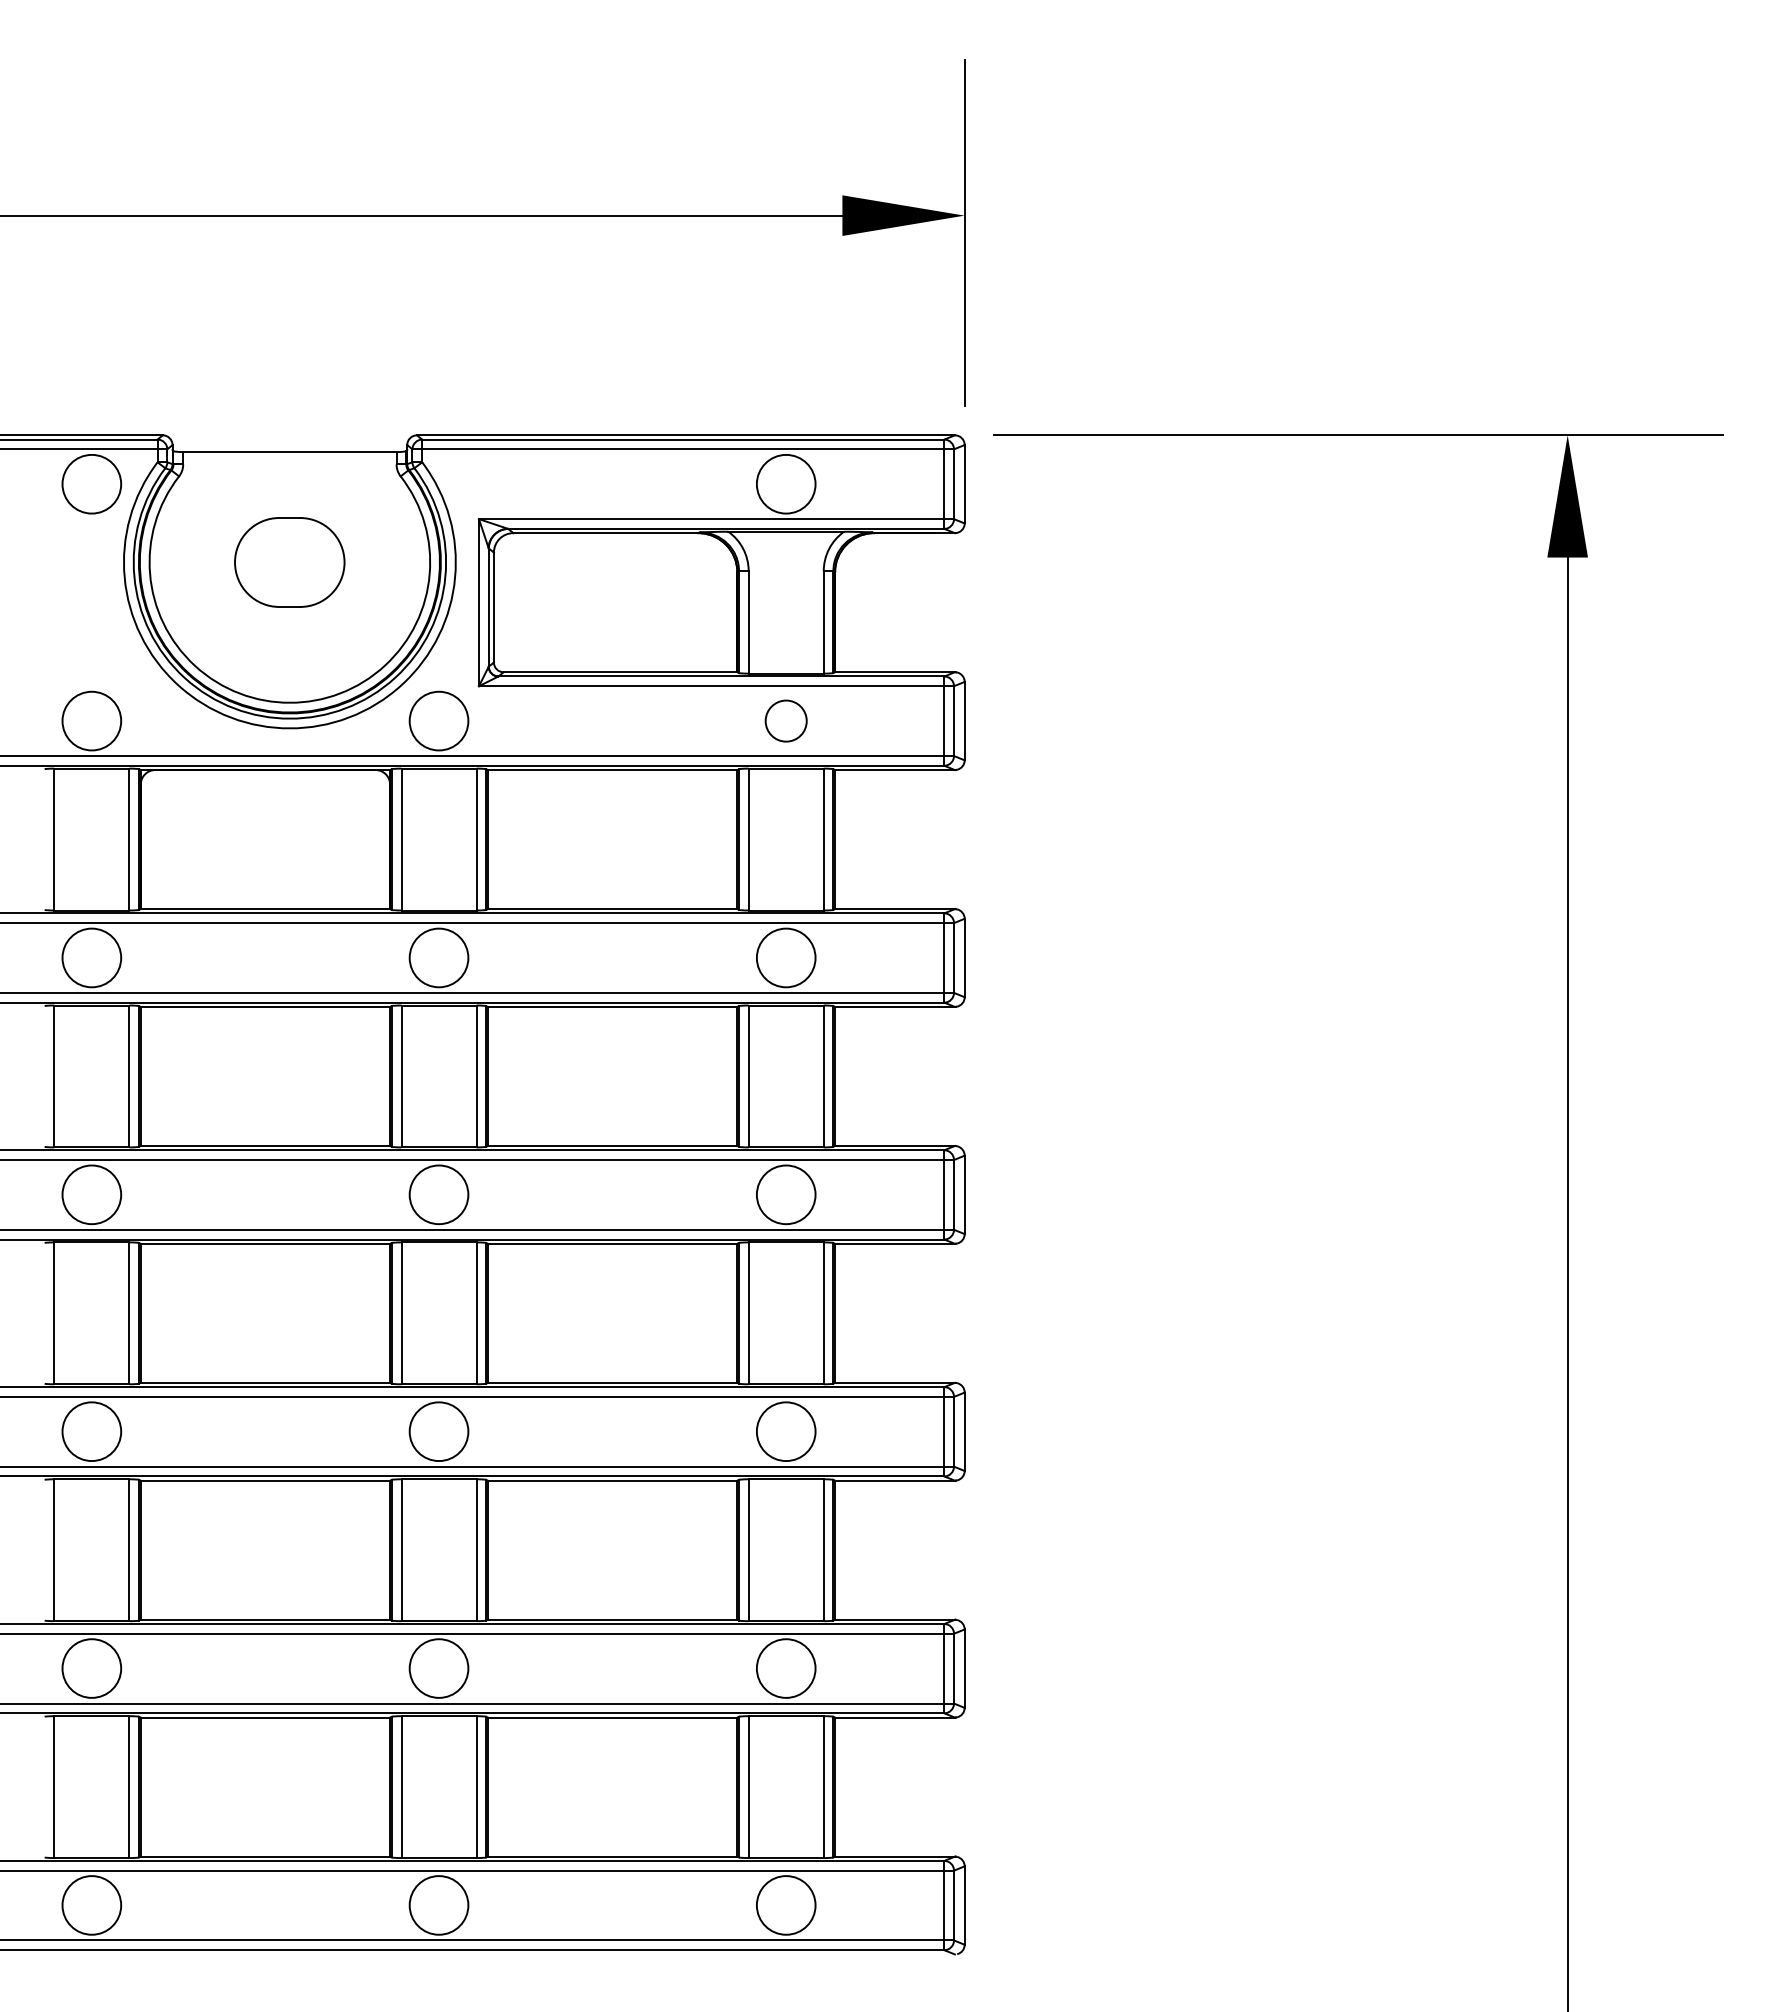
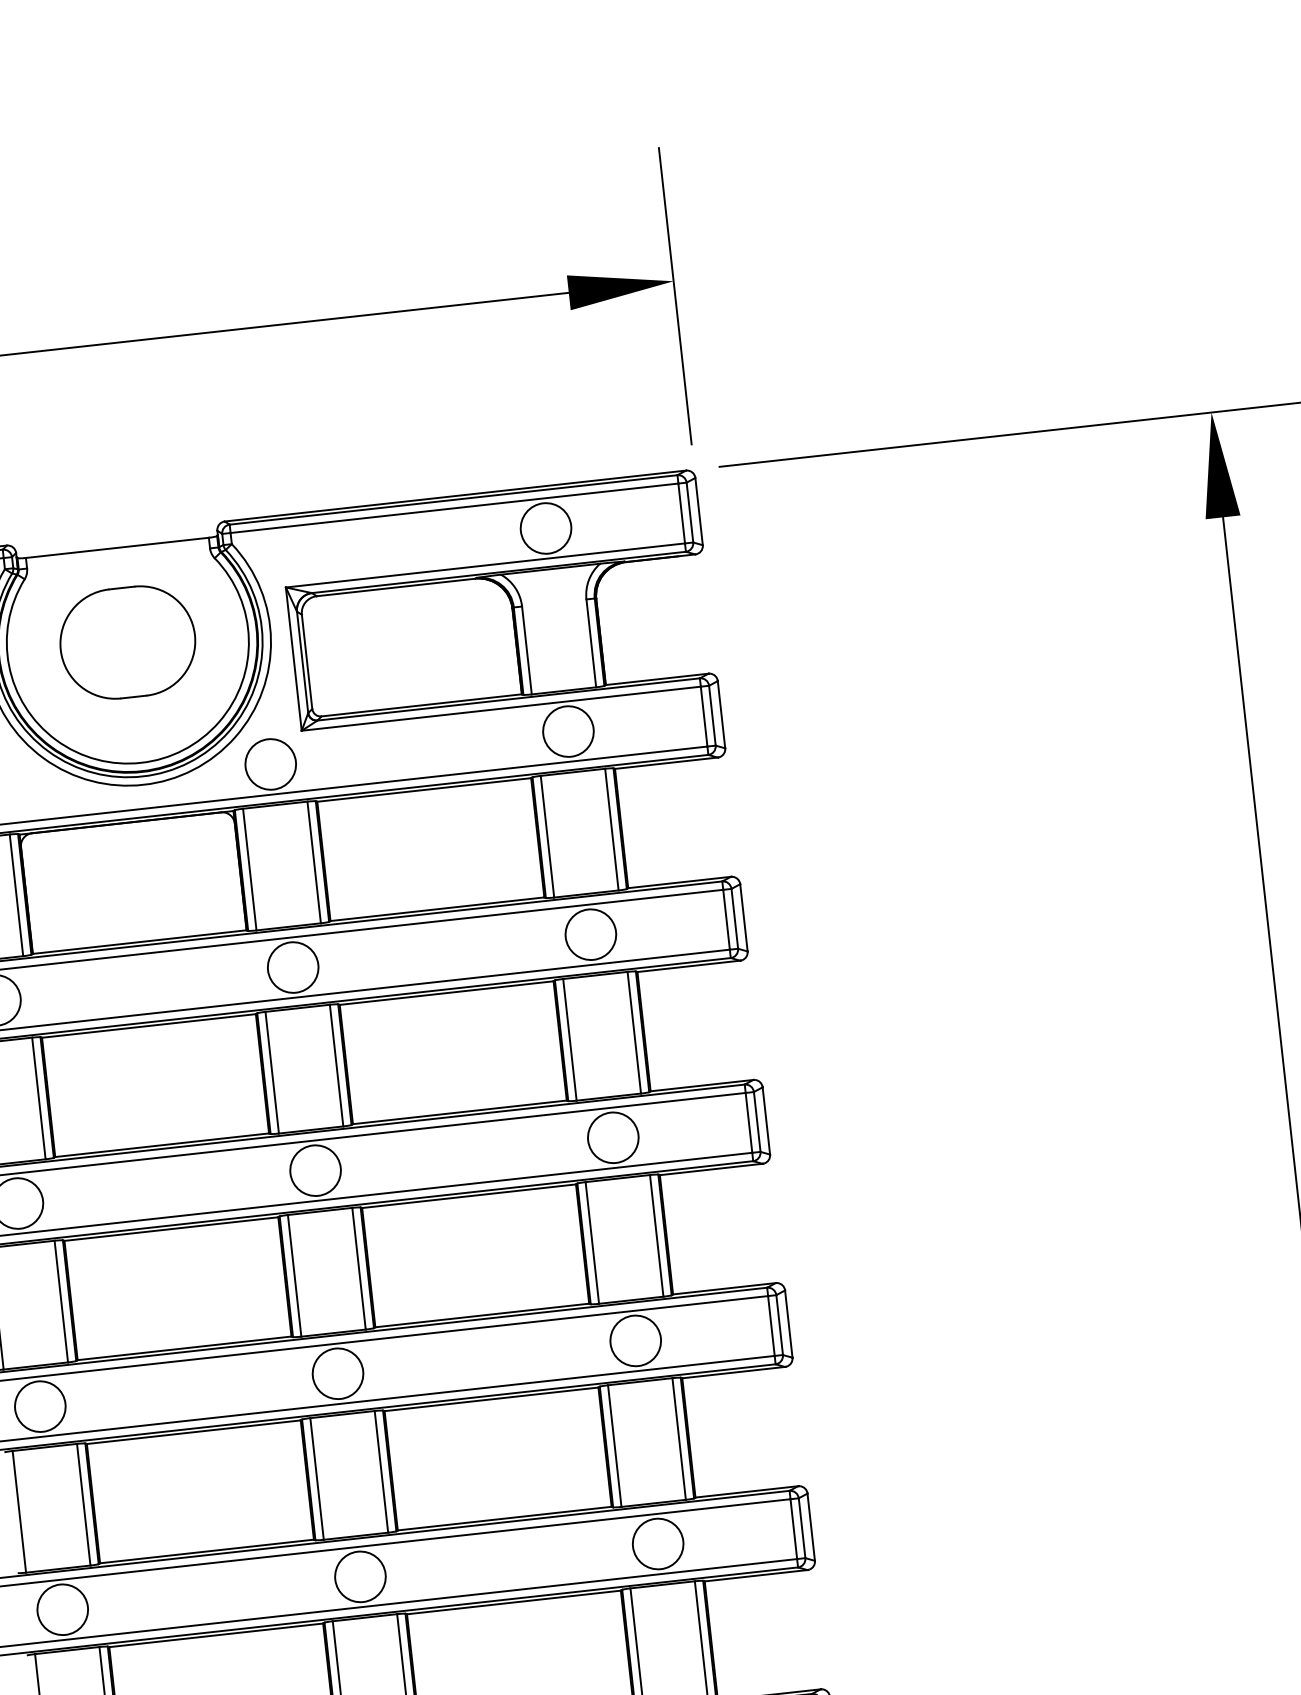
part: (289, 562) -> (127, 642), size x1.43
circle: (785, 720) -> (567, 731), size x1.43

